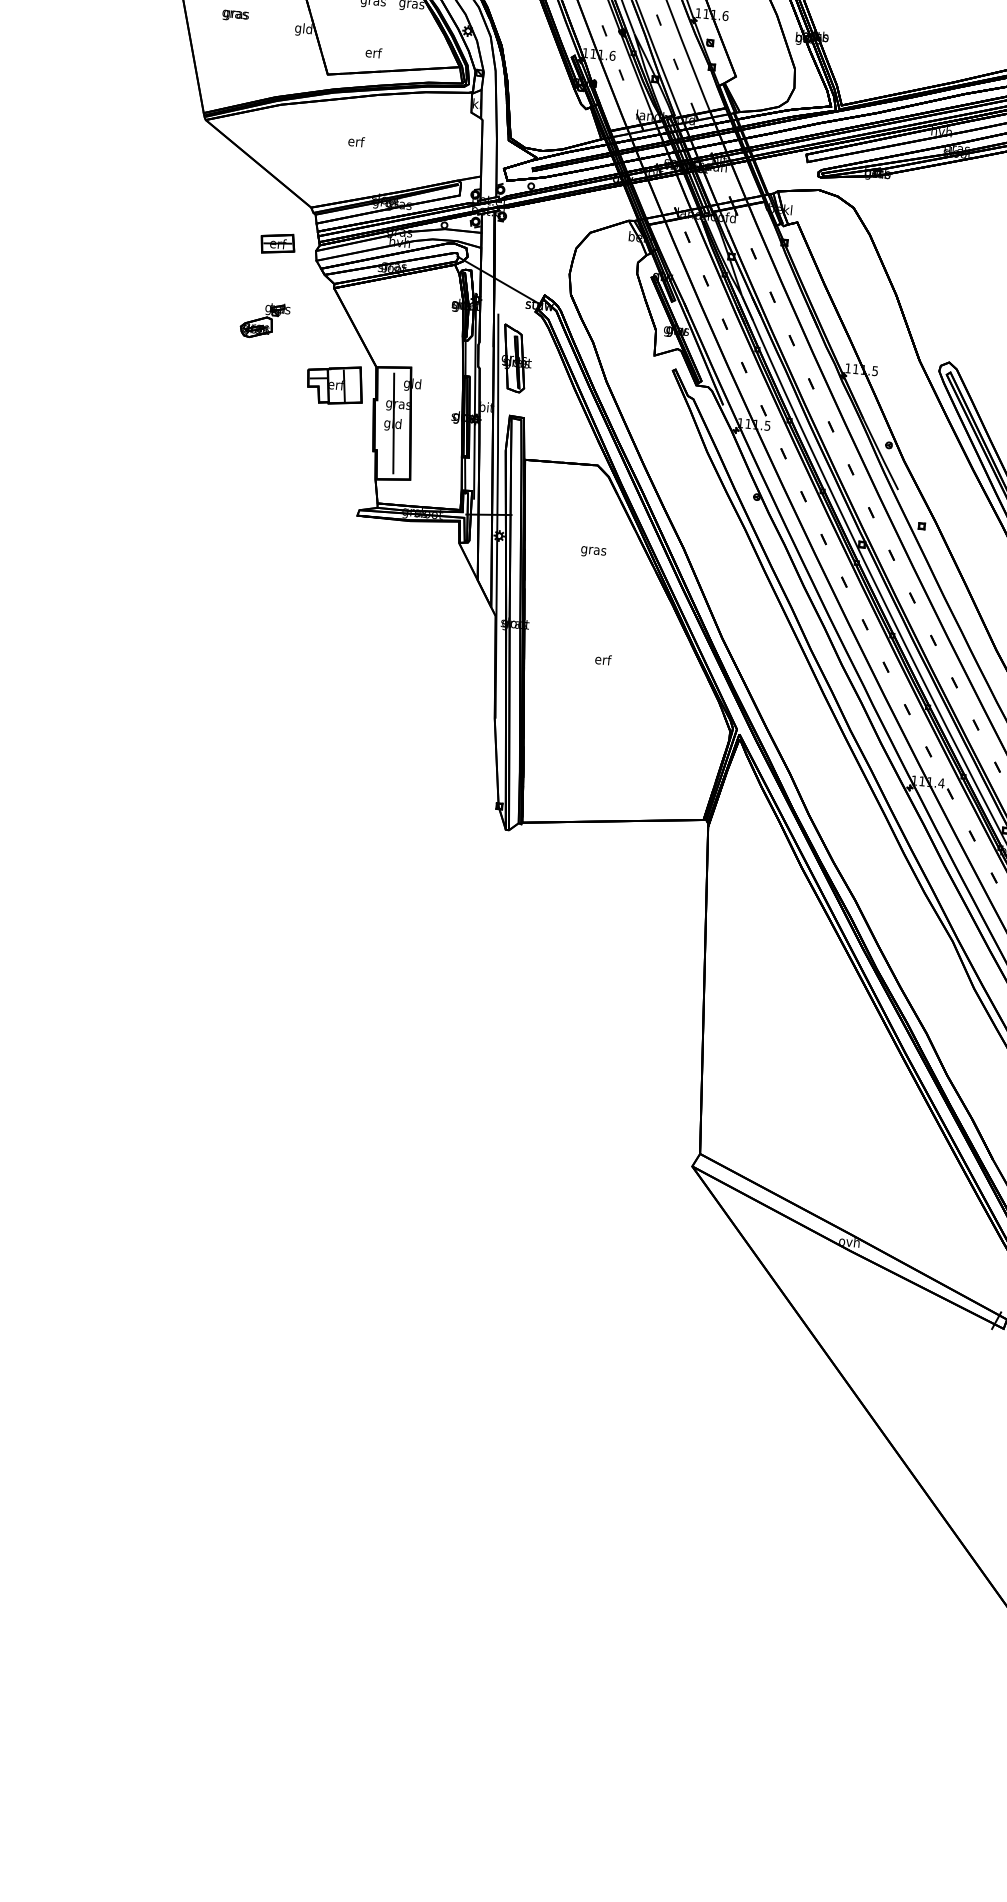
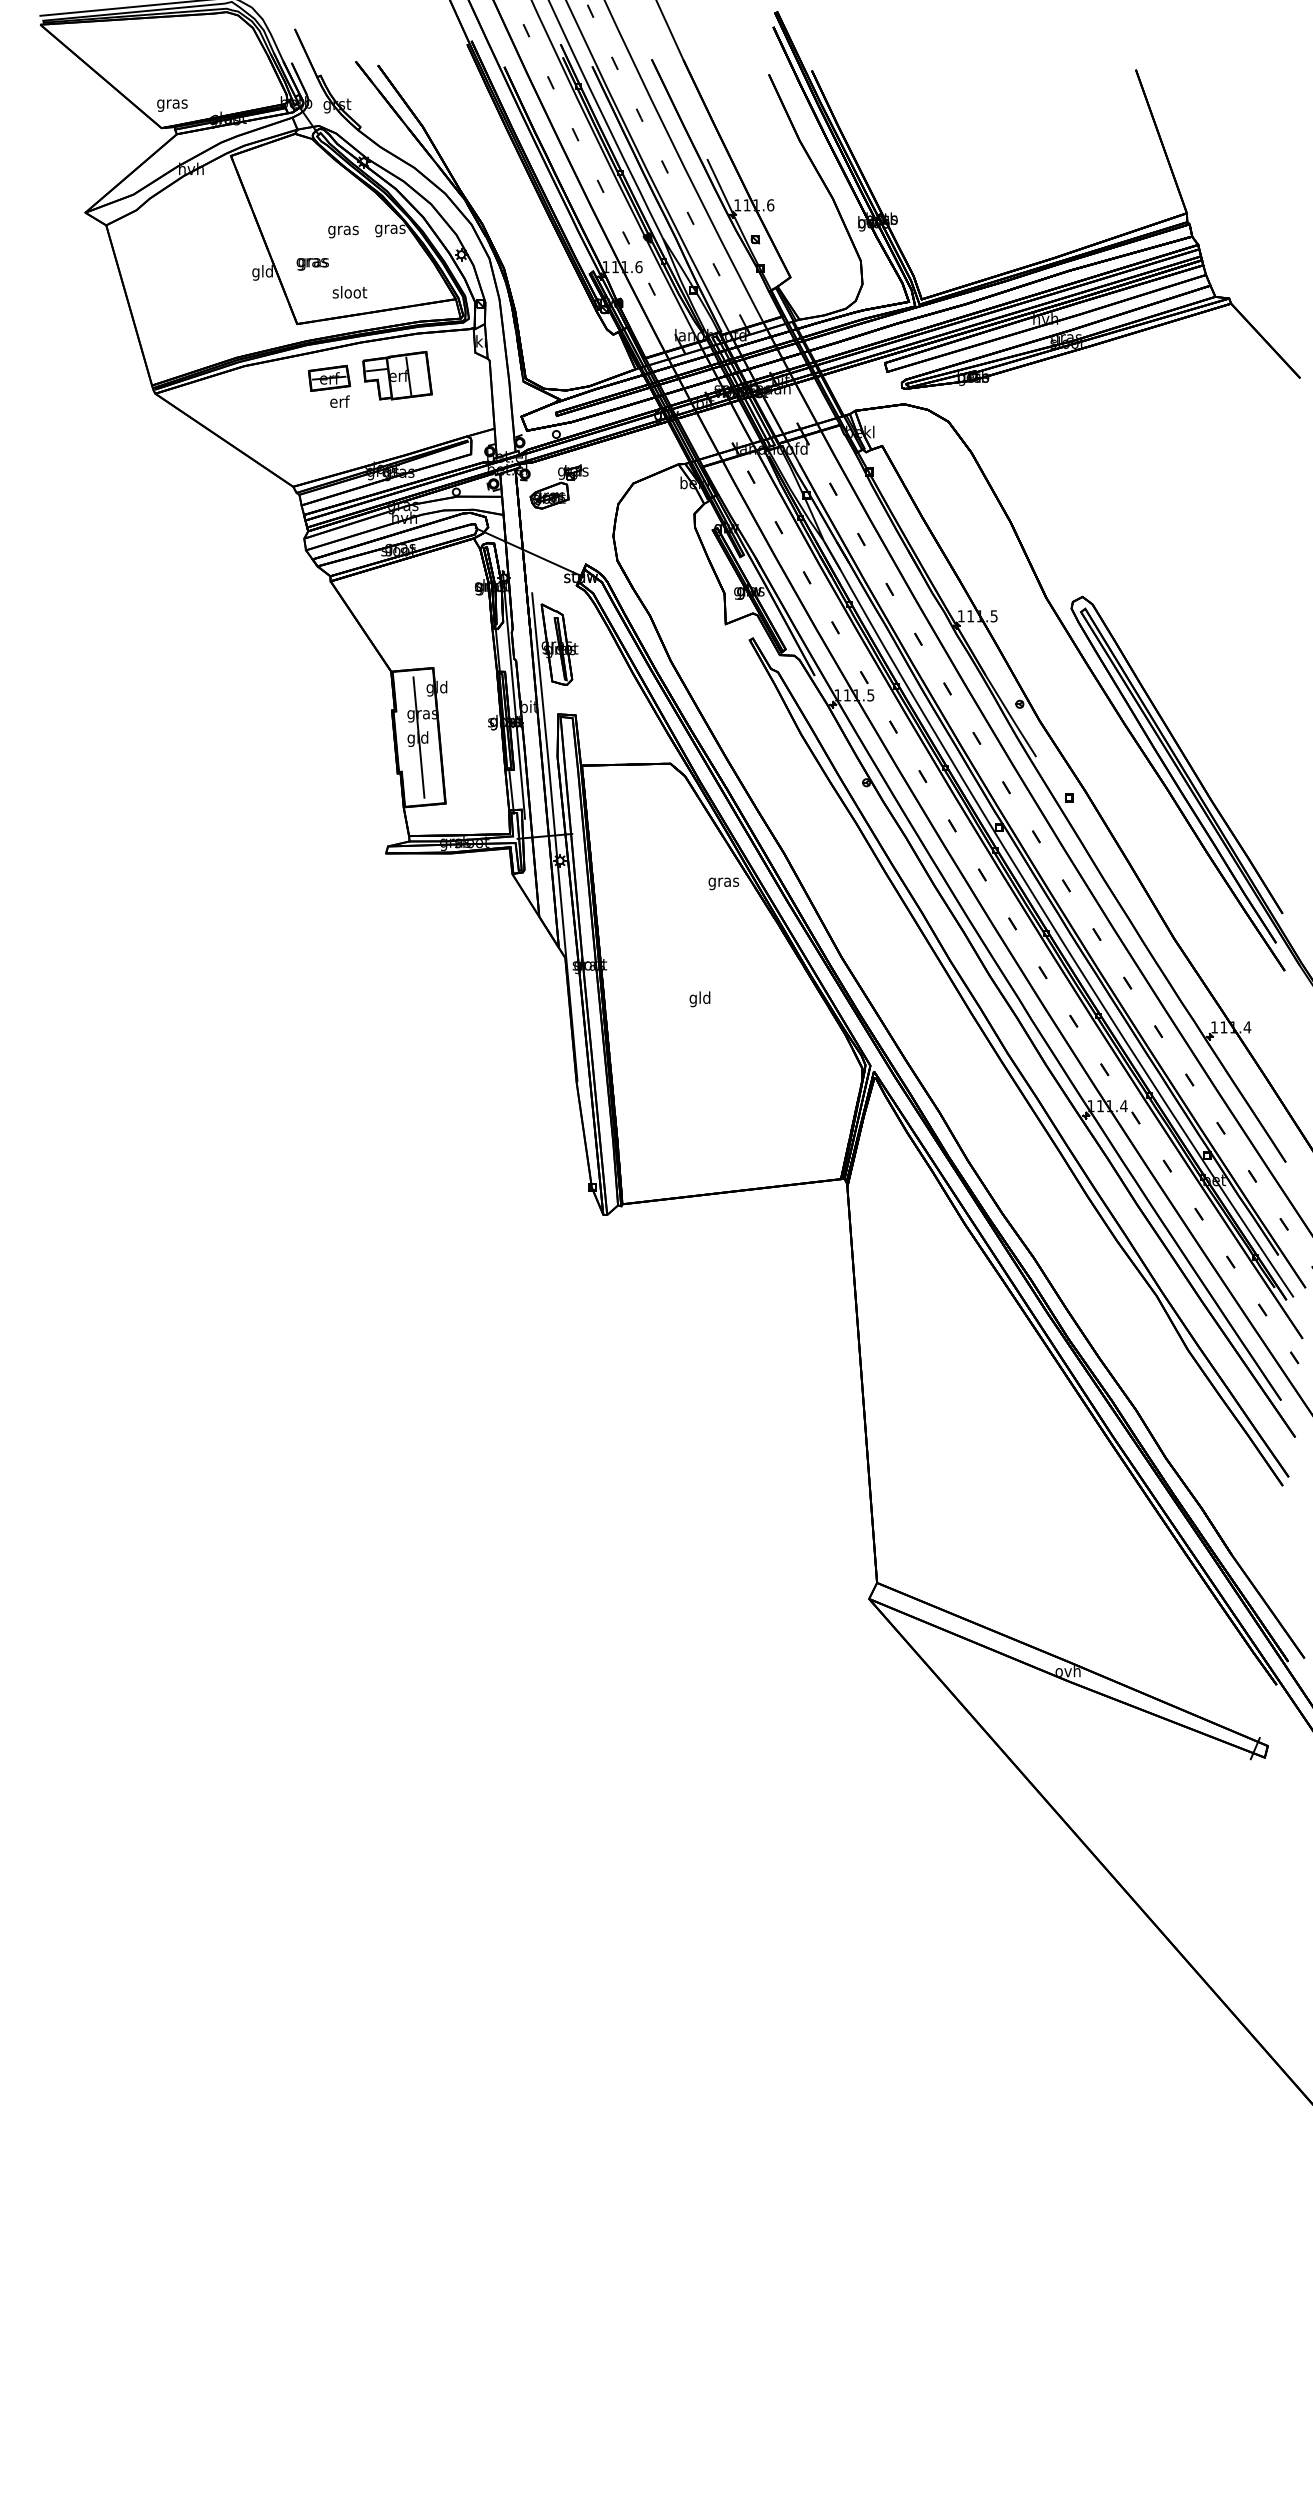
text: (235, 16) -> (312, 264), moved
text: (373, 52) -> (349, 292), erf -> sloot
part: (278, 242) -> (329, 377), moved
part: (264, 320) -> (558, 486), moved
part: (335, 384) -> (397, 375), moved
text: (593, 551) -> (723, 883), moved
text: (602, 661) -> (699, 999), erf -> gld

